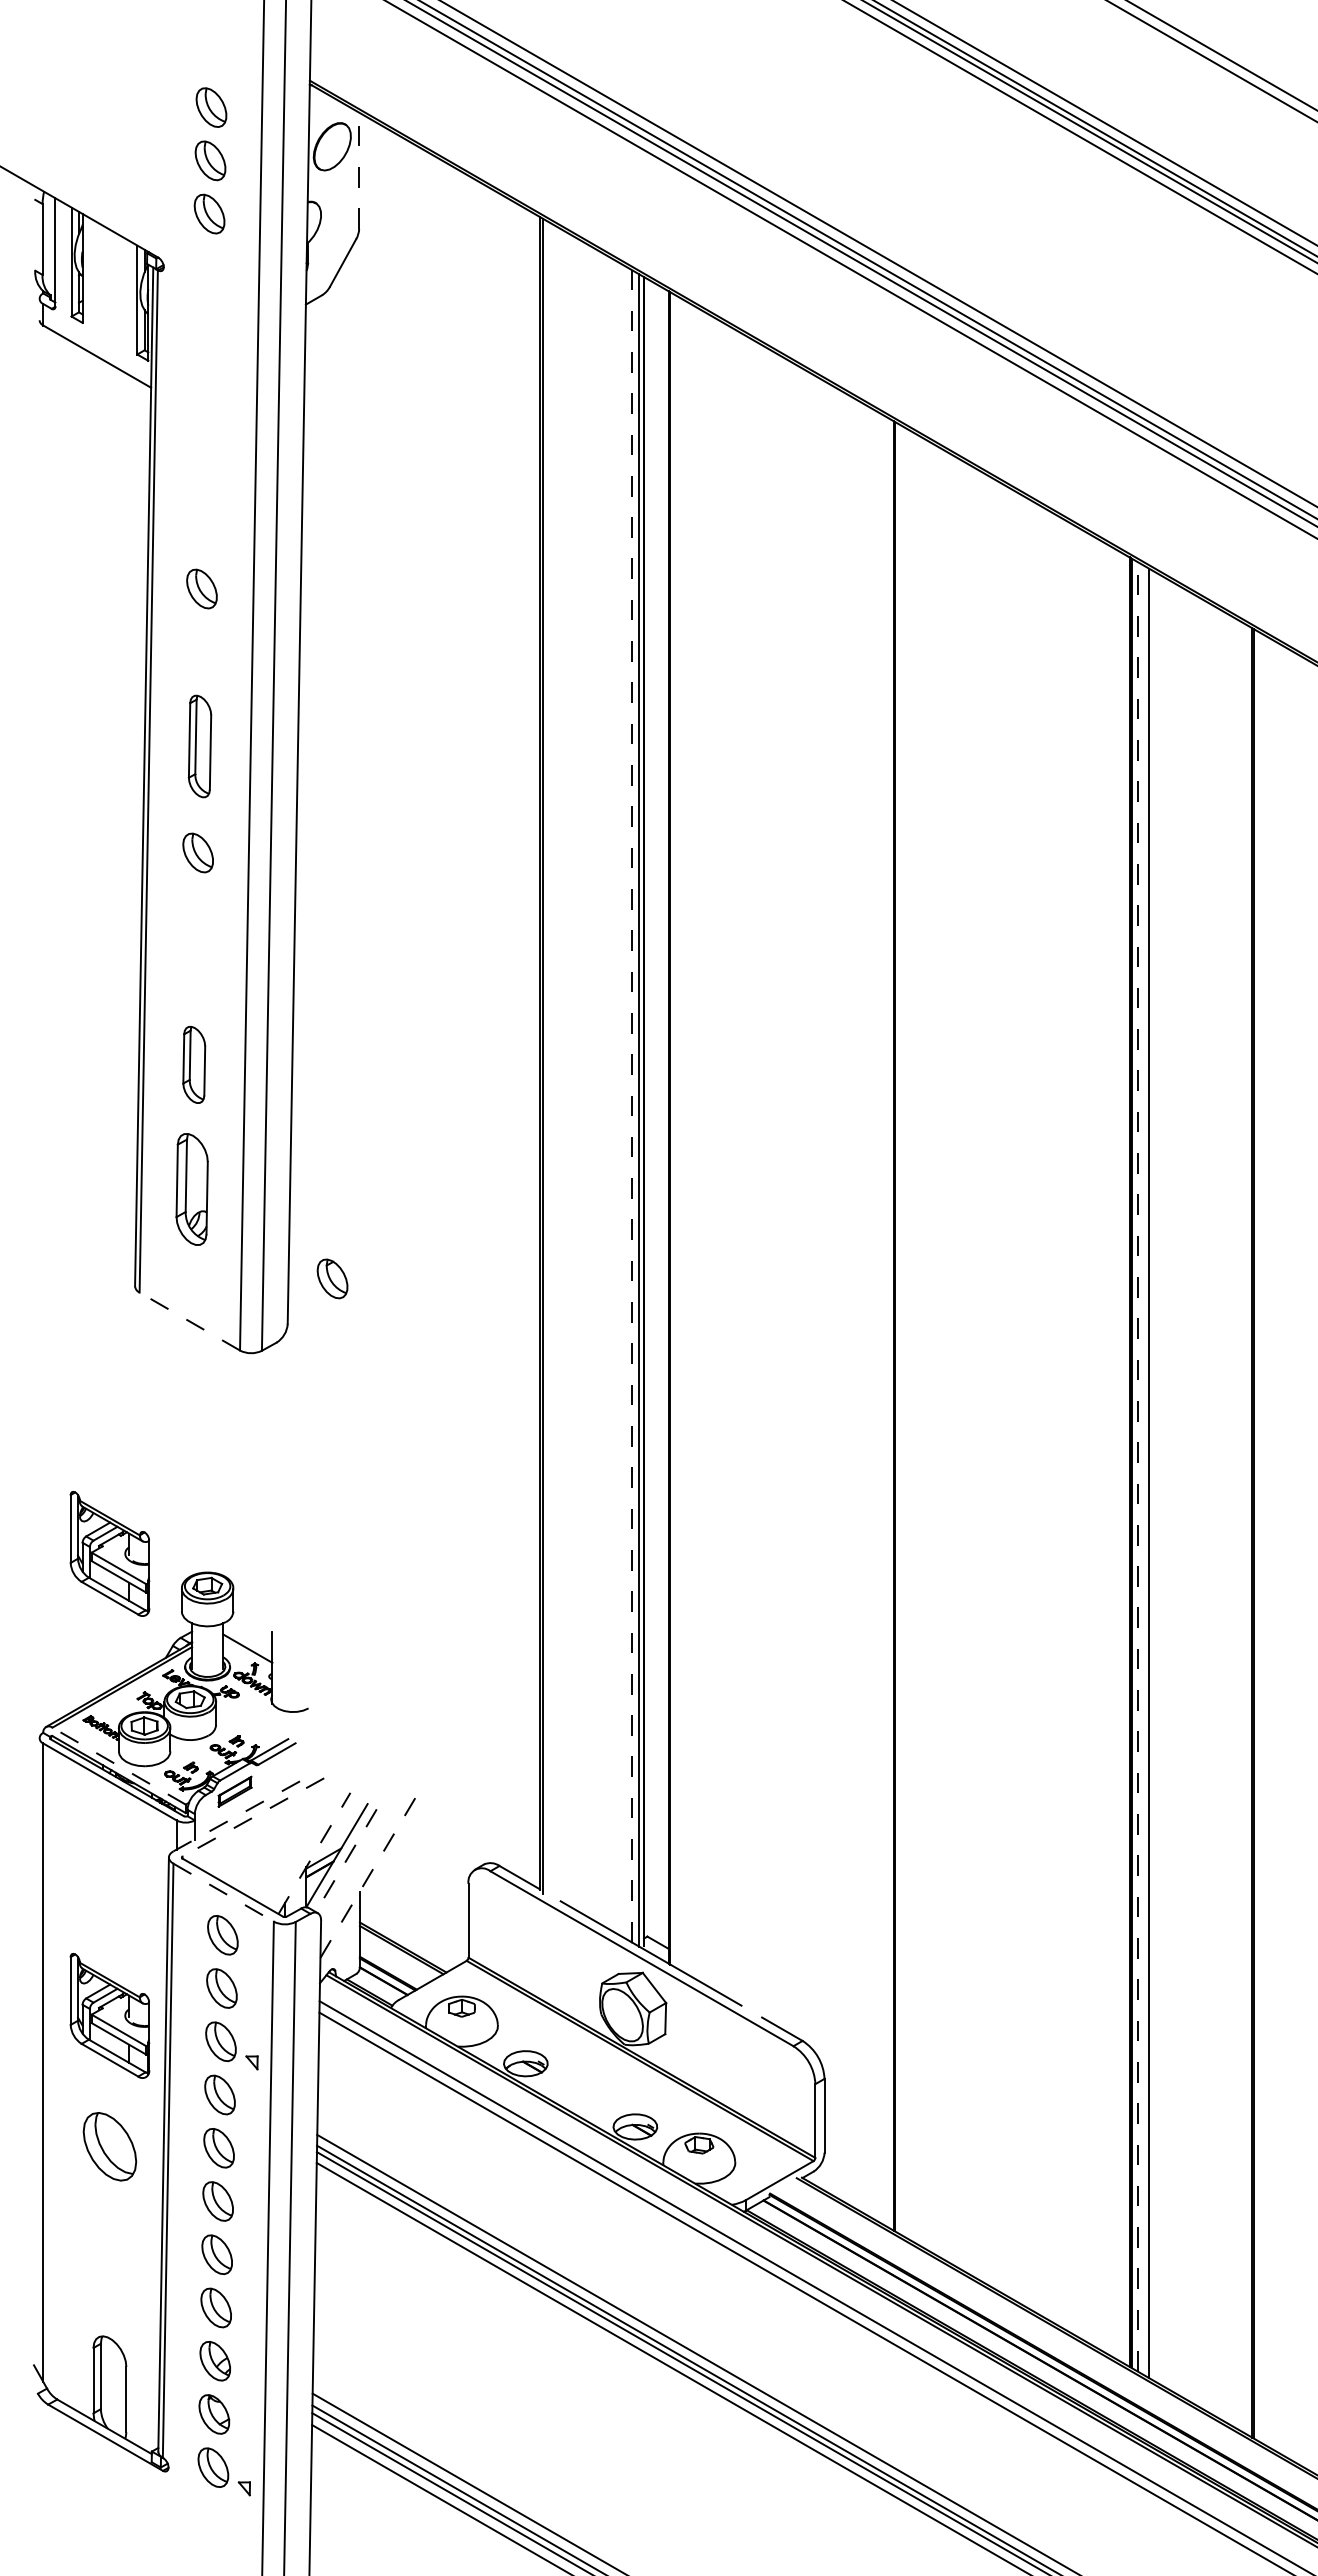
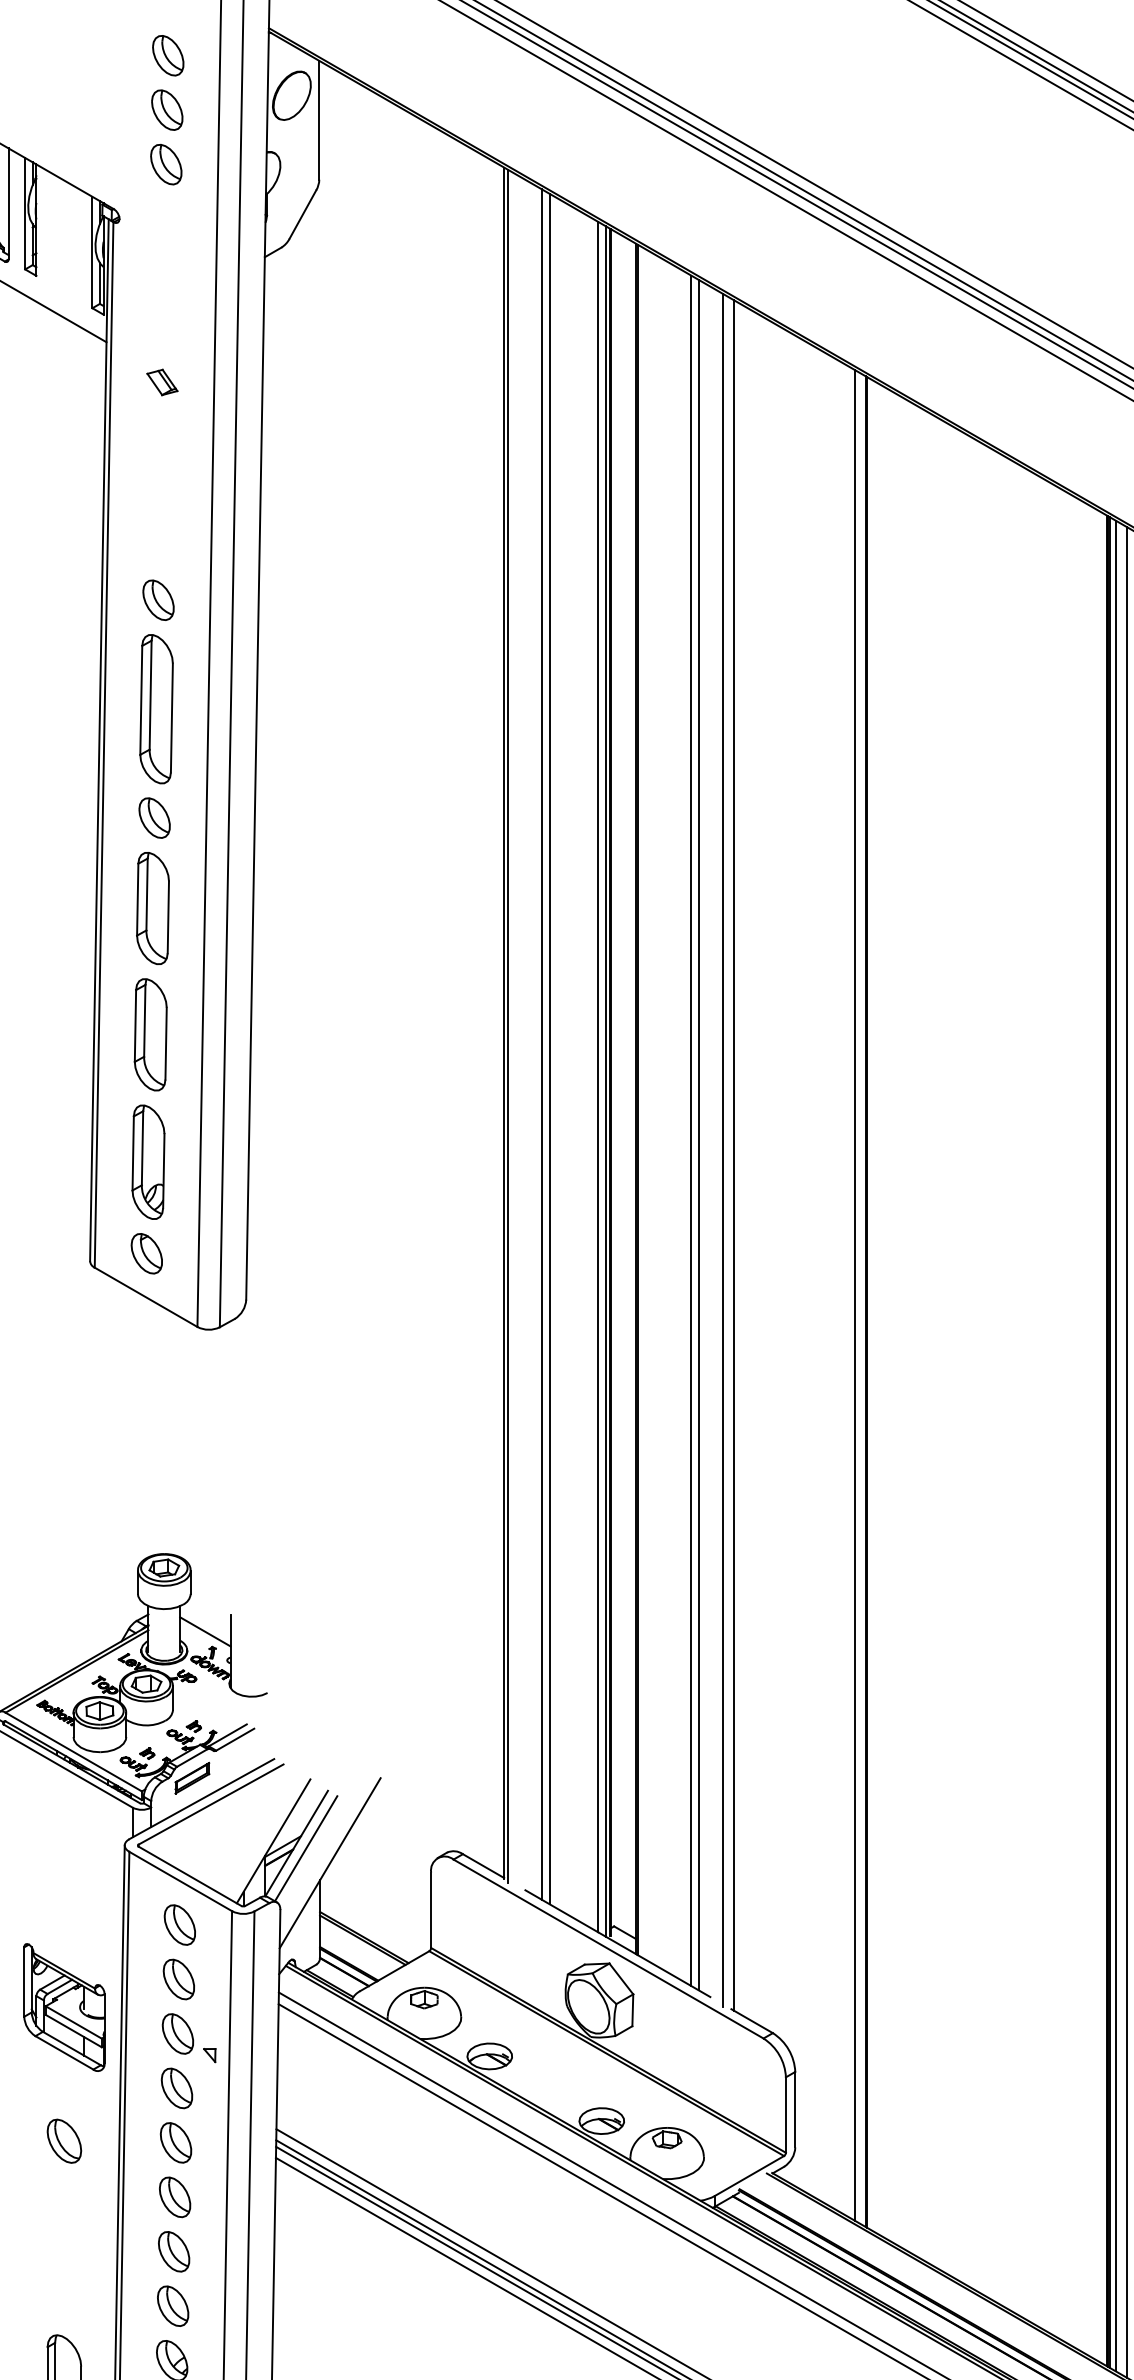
line: (359, 170) -> (319, 120), dashed -> solid
part: (205, 426) -> (162, 381), added
part: (201, 588) -> (158, 599), moved
part: (199, 746) -> (155, 709), size x1.43
part: (196, 941) -> (152, 908), added
part: (193, 1064) -> (149, 1034), size x1.43
line: (577, 1074) -> (542, 1044), added
line: (584, 1078) -> (549, 1048), added
line: (631, 1105) -> (597, 1076), dashed -> solid
line: (722, 1158) -> (690, 1130), added
line: (729, 1162) -> (698, 1134), added
line: (753, 1177) -> (722, 1149), added
line: (764, 1182) -> (733, 1155), added
part: (332, 1278) -> (146, 1253), moved
line: (882, 1319) -> (854, 1295), added
line: (189, 1321) -> (145, 1297), dashed -> solid
line: (1138, 1466) -> (1116, 1445), dashed -> solid
part: (109, 1553) -> (63, 1534), removed
line: (119, 1766) -> (74, 1752), dashed -> solid
line: (244, 1812) -> (202, 1799), dashed -> solid
line: (253, 1817) -> (211, 1804), dashed -> solid
line: (314, 1853) -> (273, 1841), dashed -> solid
line: (346, 1860) -> (306, 1848), dashed -> solid
line: (369, 1874) -> (329, 1862), dashed -> solid
line: (223, 1892) -> (180, 1881), dashed -> solid
part: (109, 2146) -> (63, 2141), size x0.62

